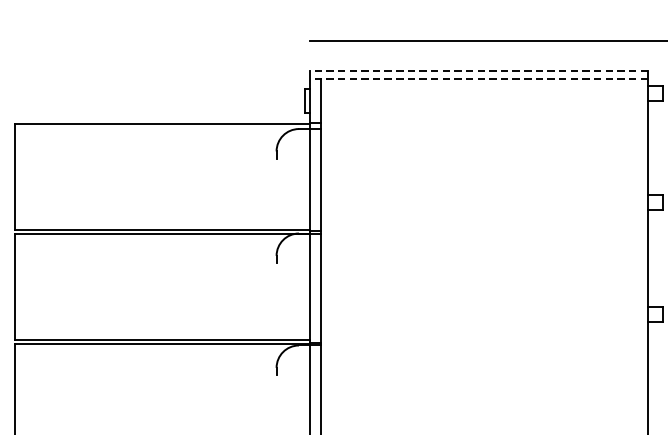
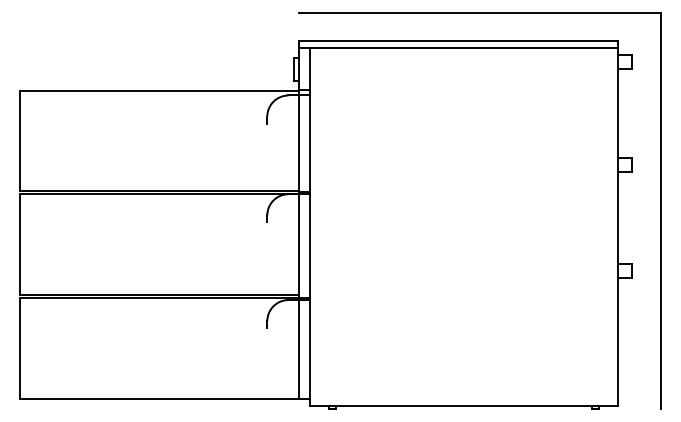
line: (478, 70) -> (458, 40), dashed -> solid
line: (478, 78) -> (458, 47), dashed -> solid

